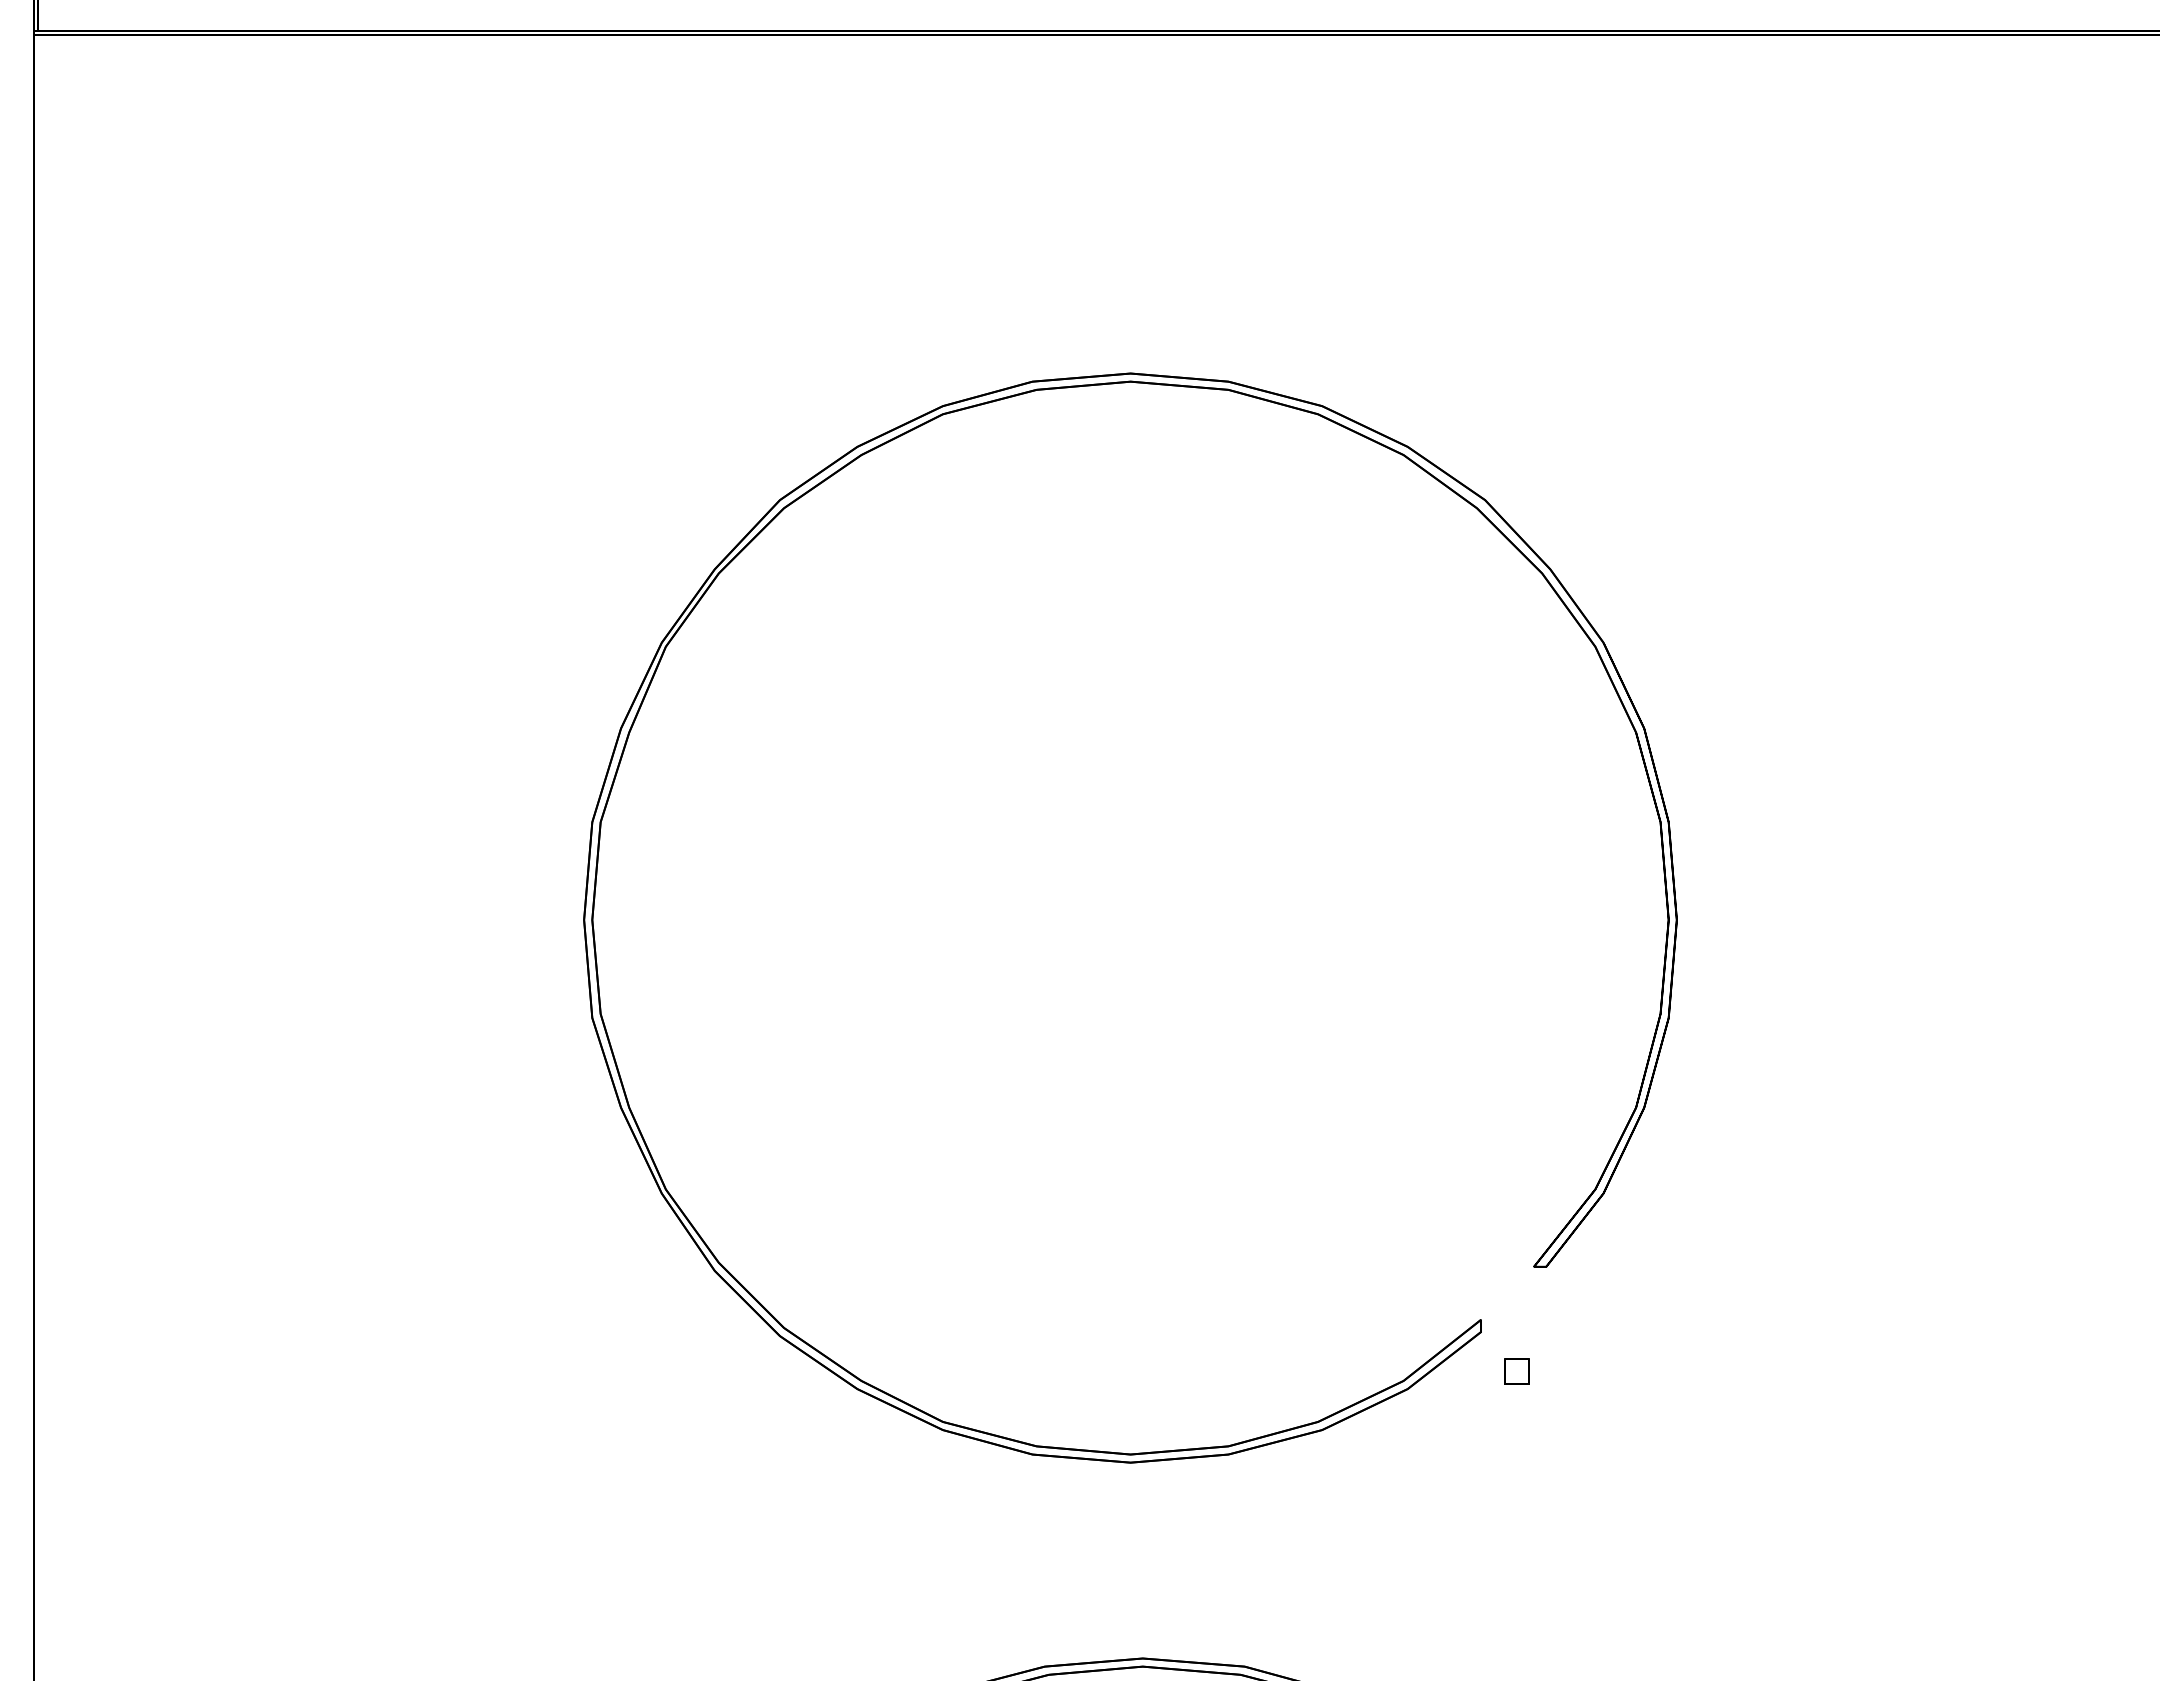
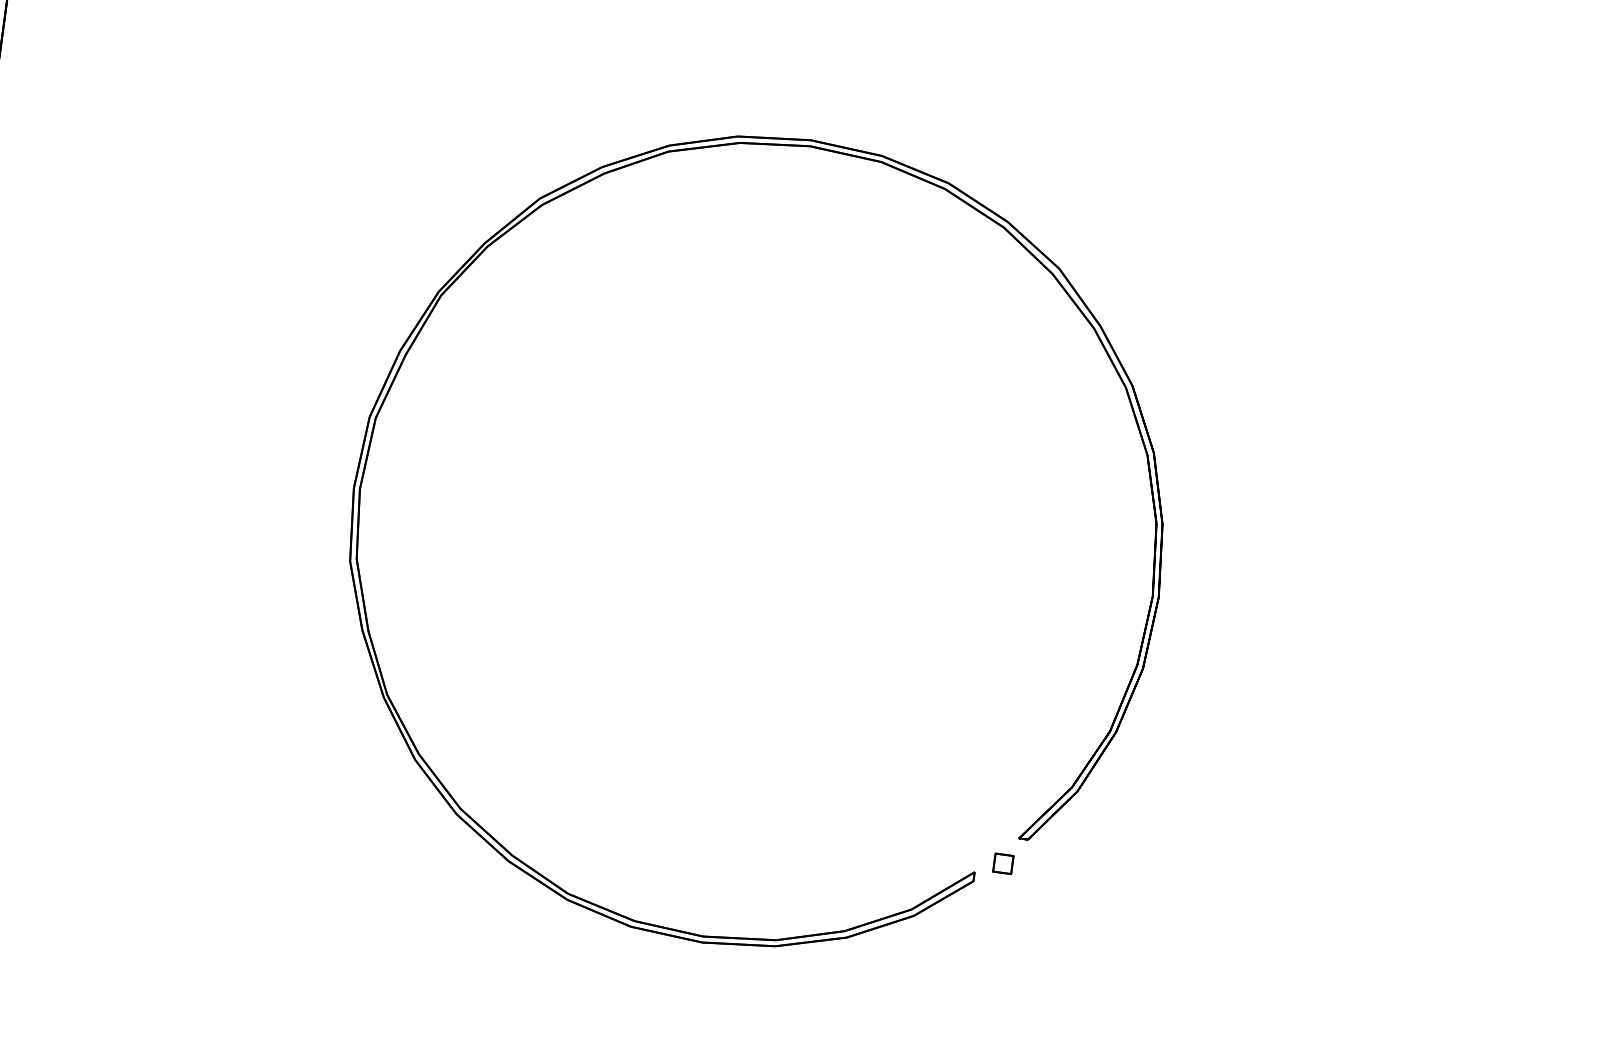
part: (1516, 1371) -> (1003, 863), moved

